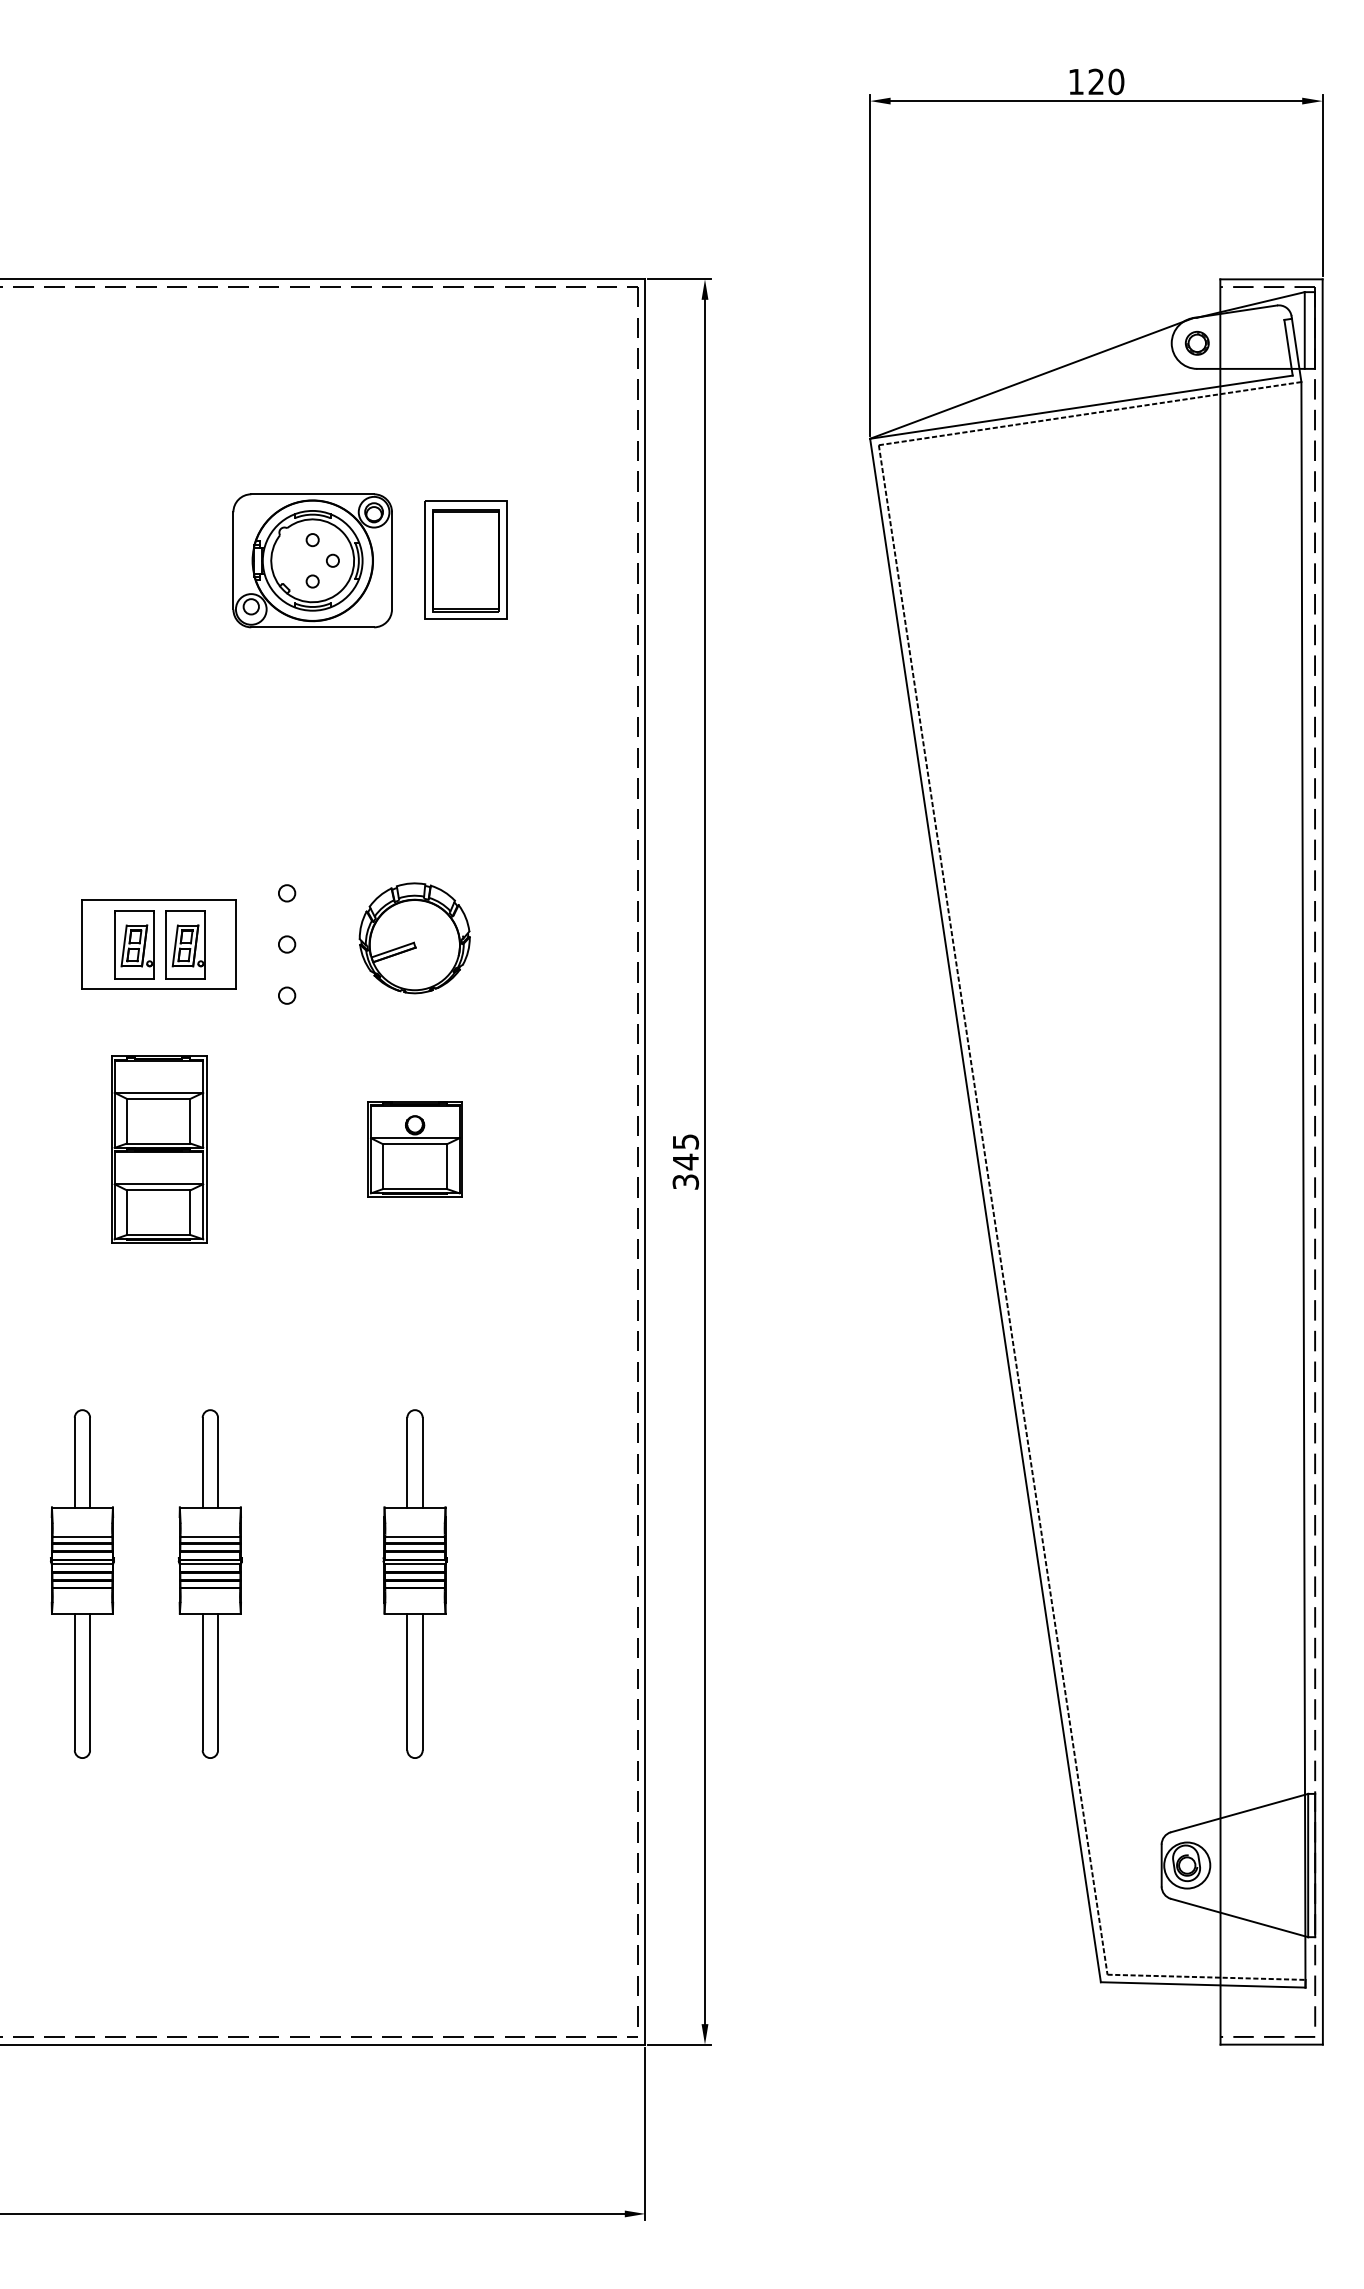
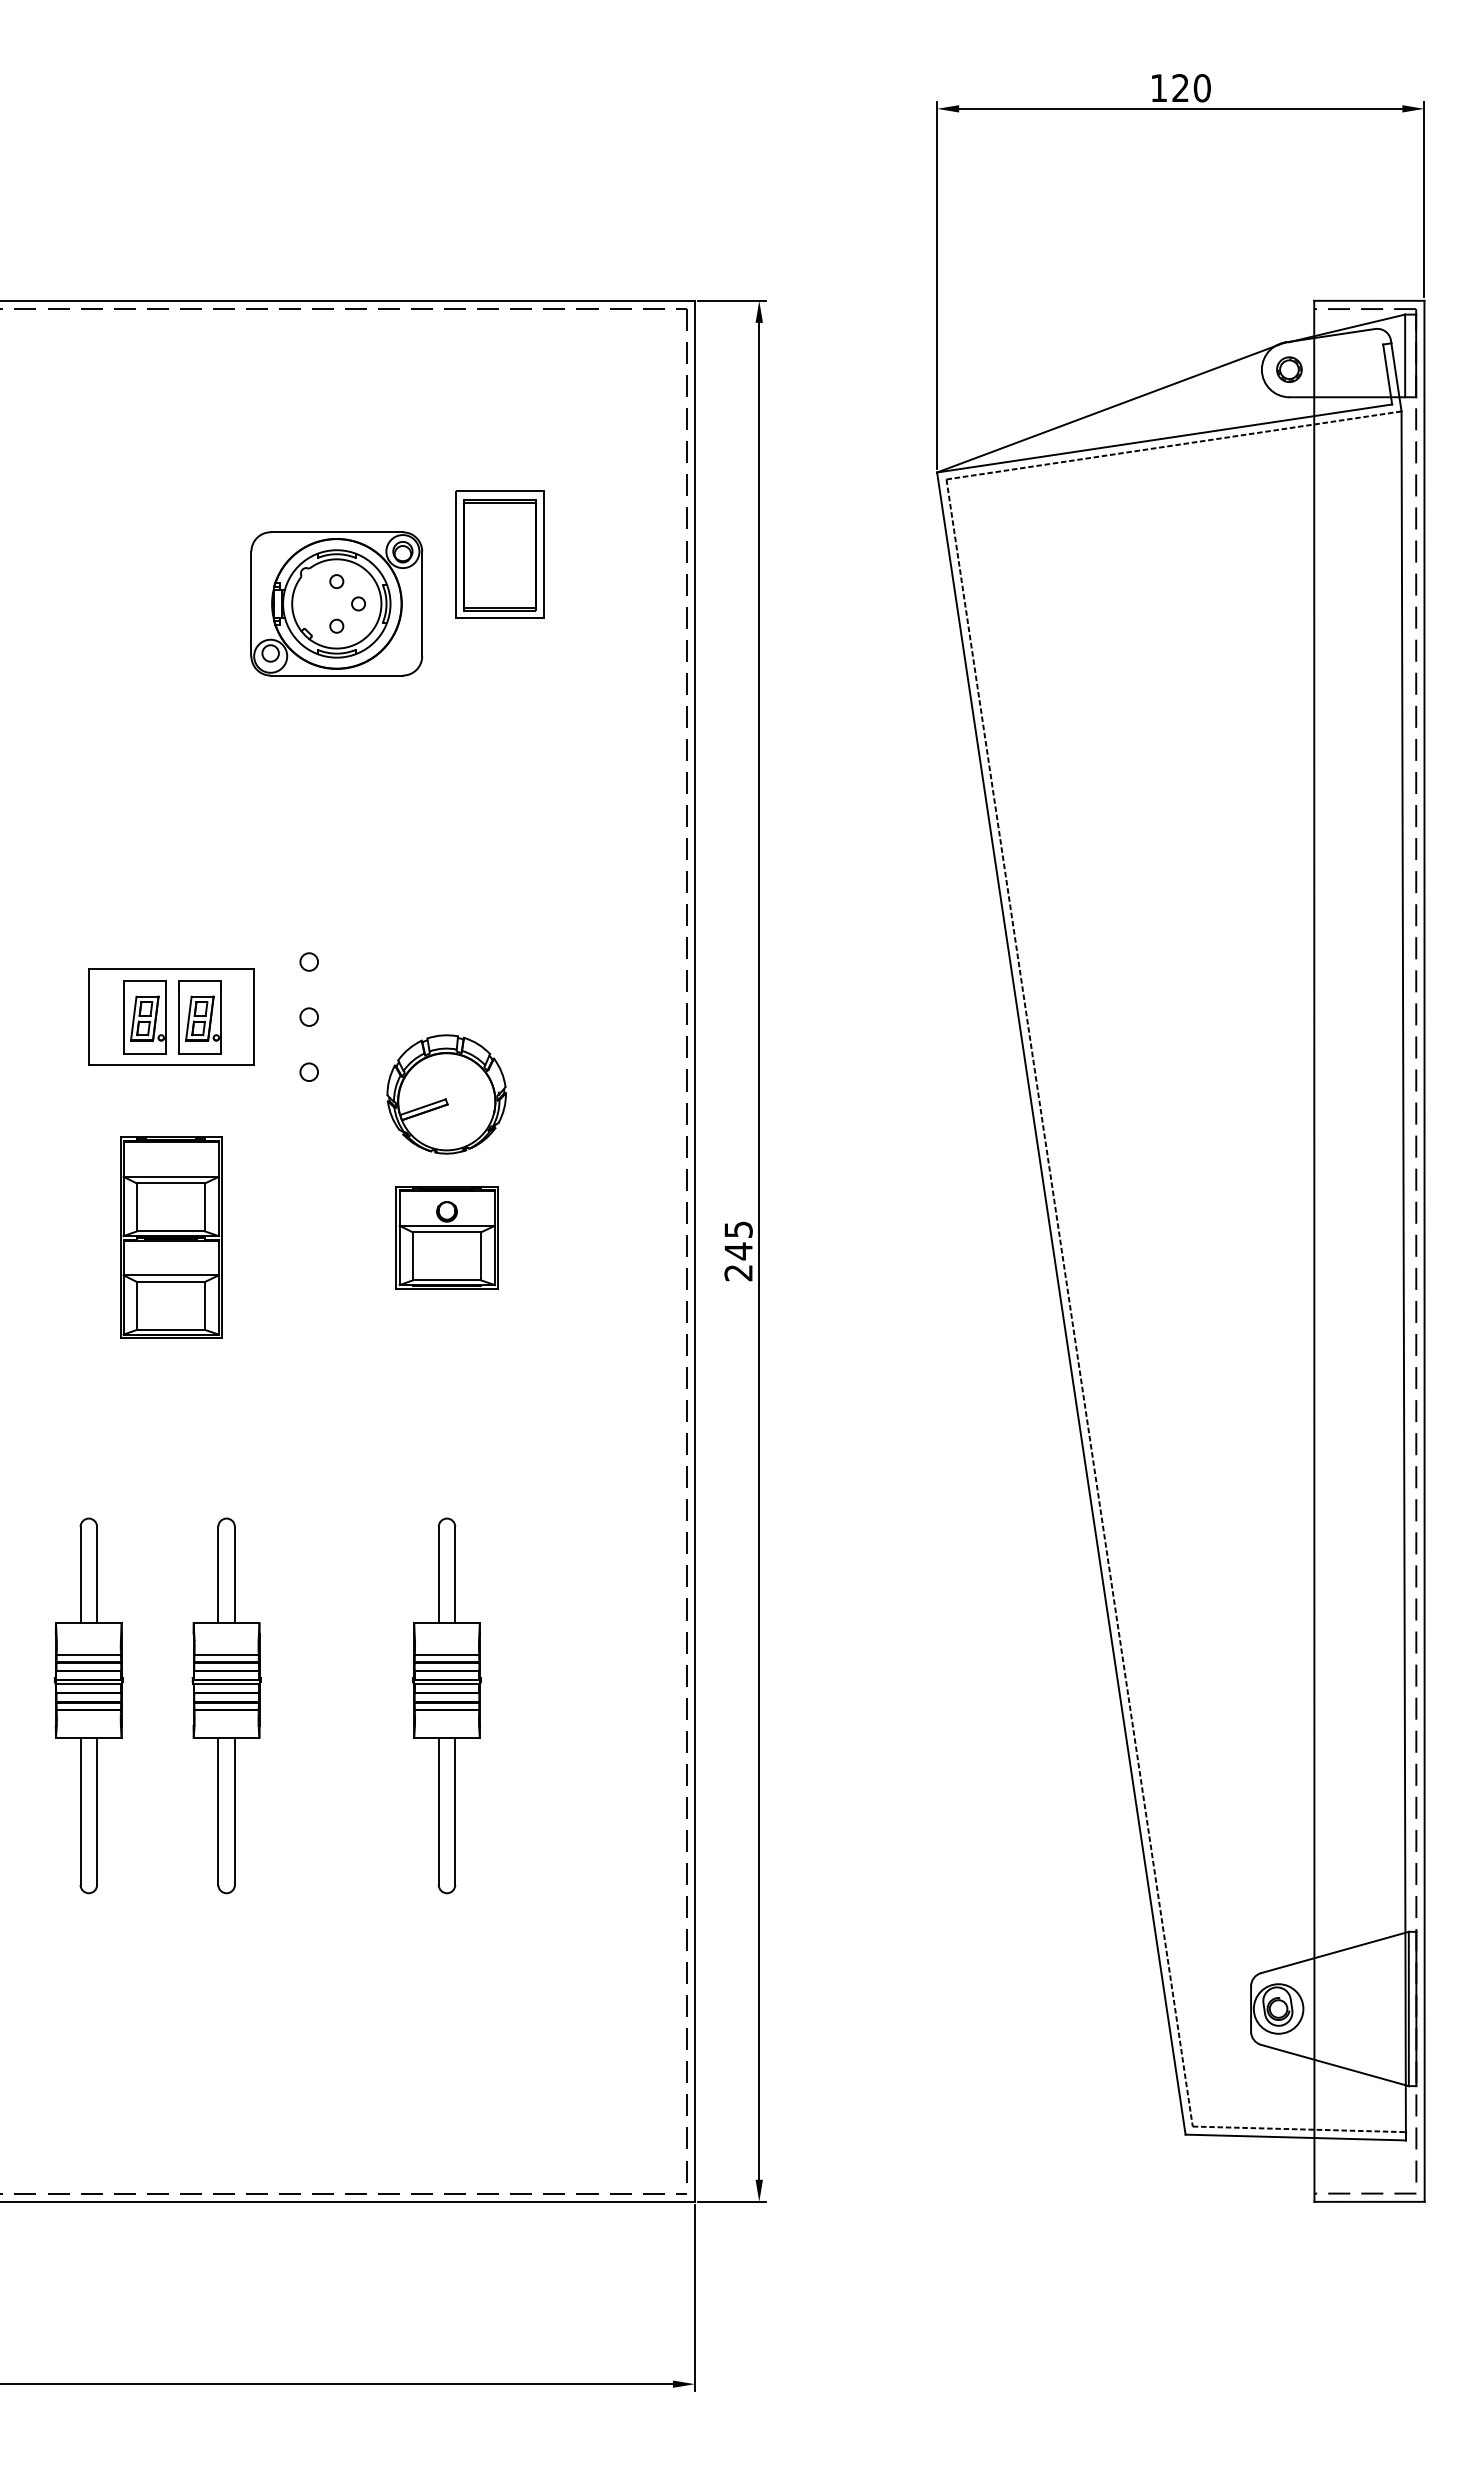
part: (465, 559) -> (499, 554), moved
part: (414, 938) -> (446, 1094), moved
text: (686, 1181) -> (739, 1272), 345 -> 245

